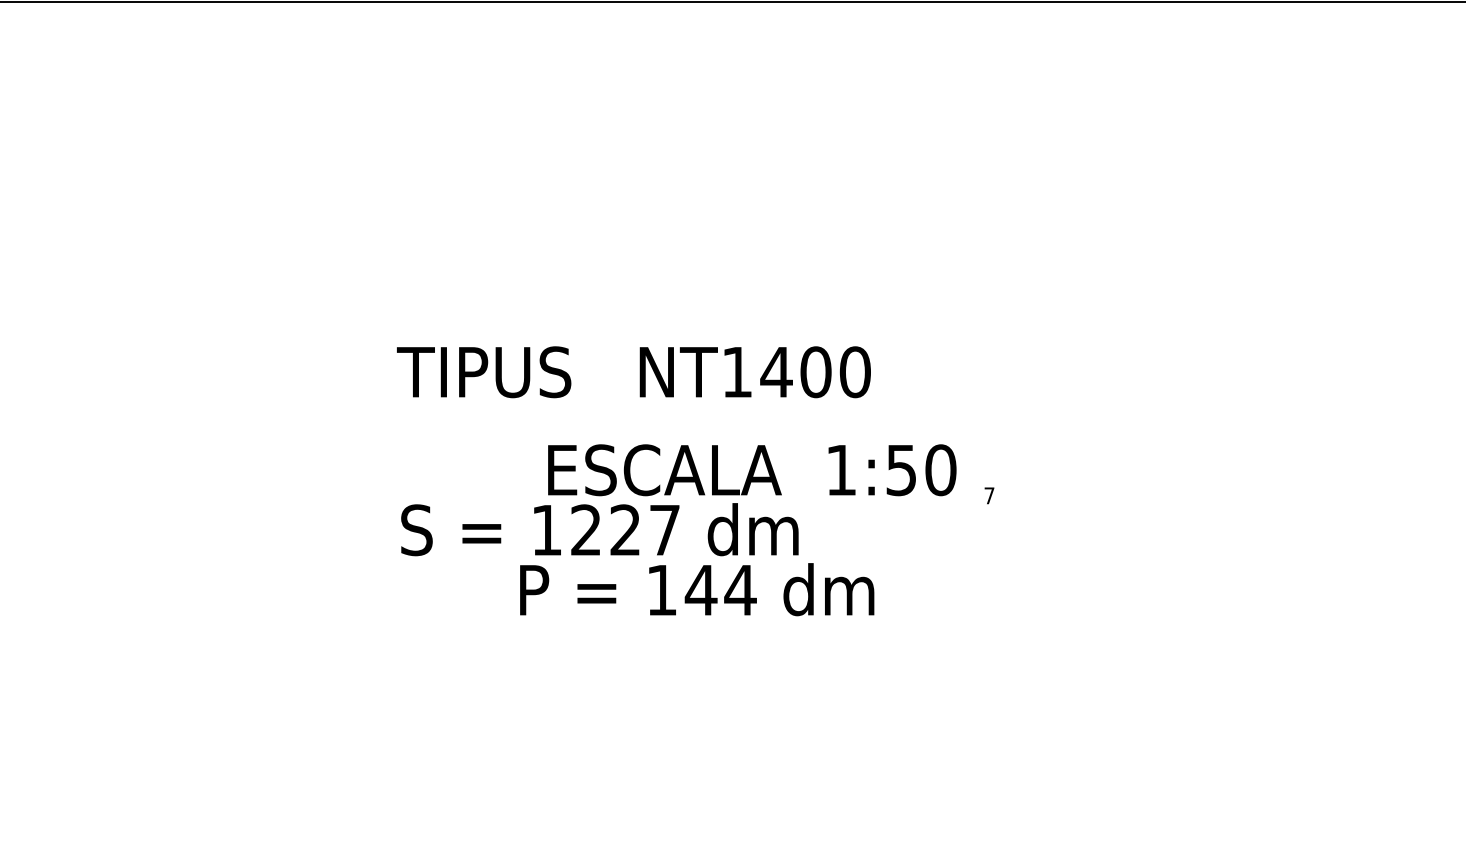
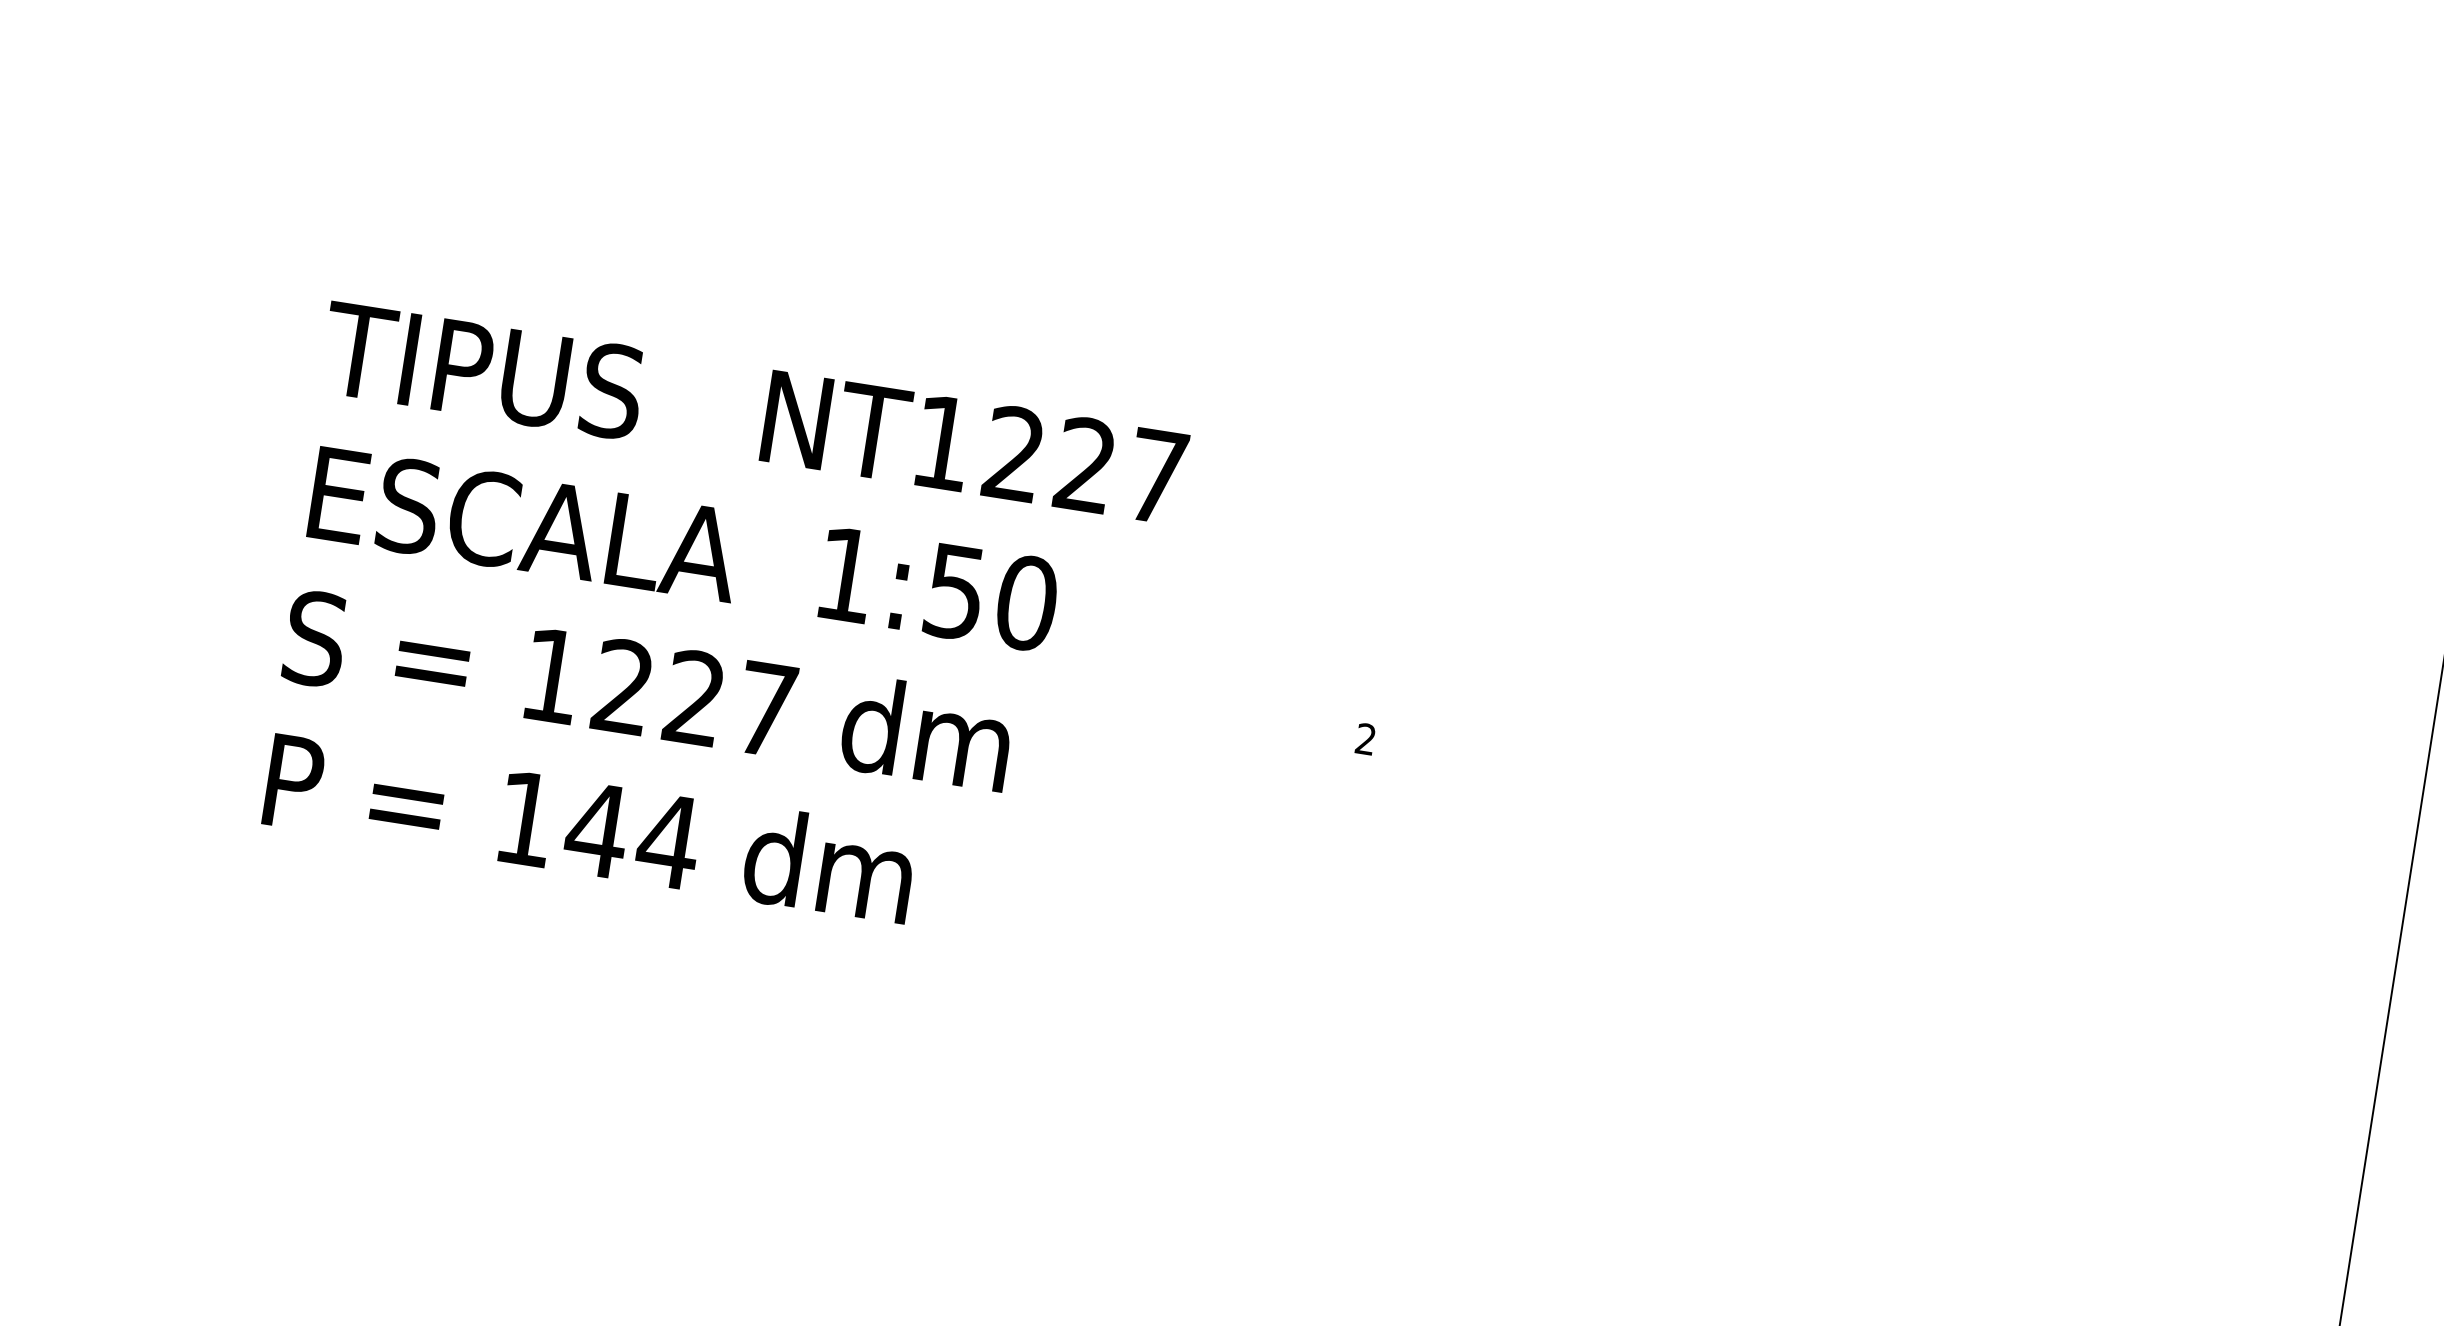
text: (815, 372) -> (1084, 465), NT1400 -> NT1227
text: (752, 470) -> (684, 550), moved
text: (989, 495) -> (1365, 738), 7 -> 2
text: (697, 589) -> (590, 827), moved

